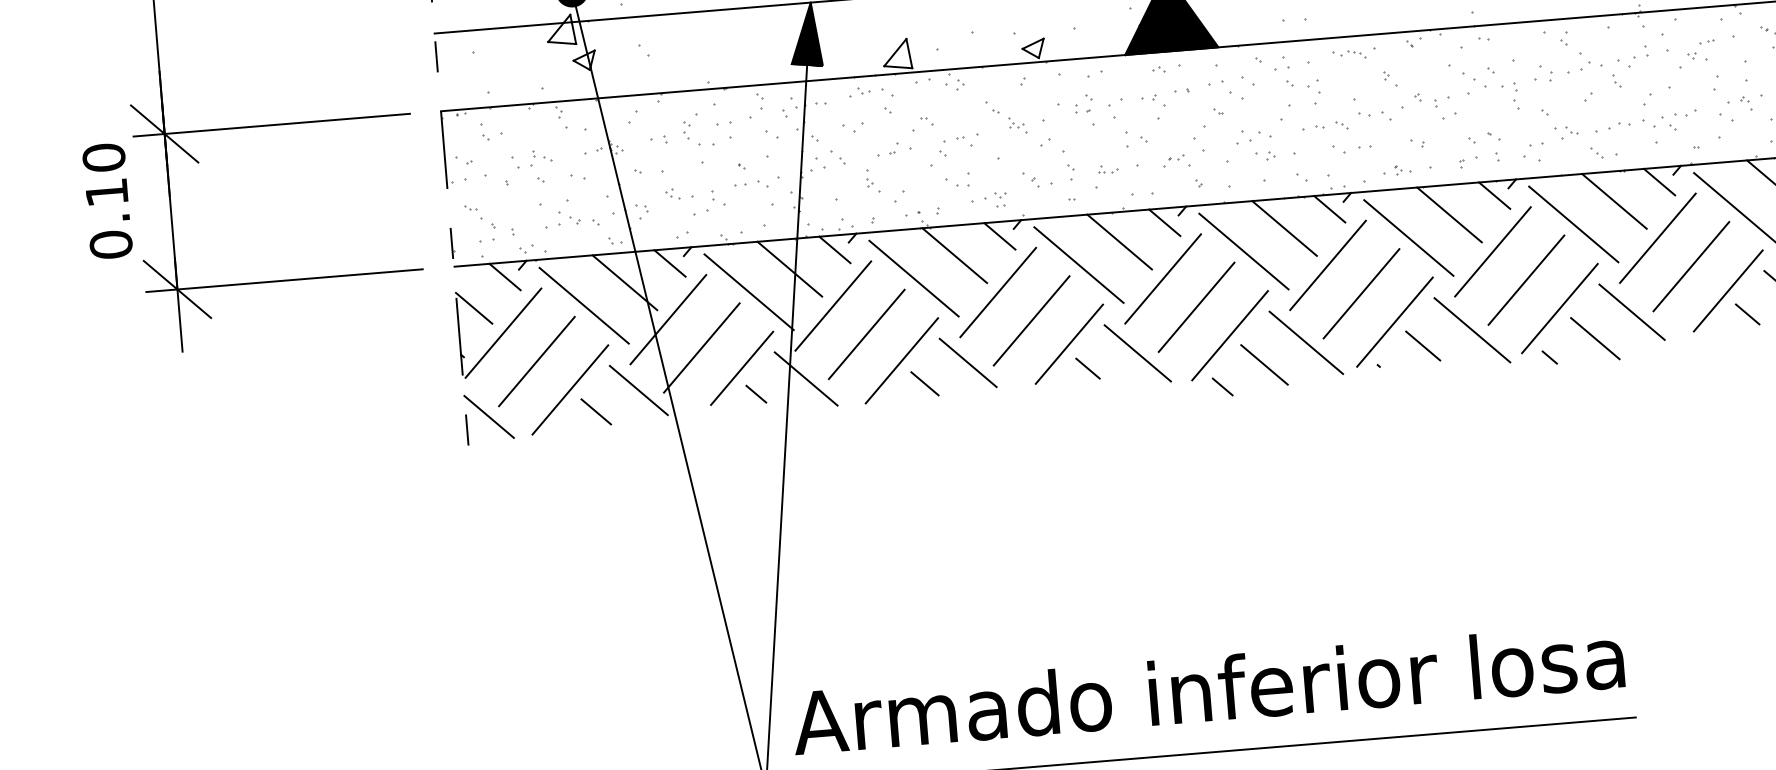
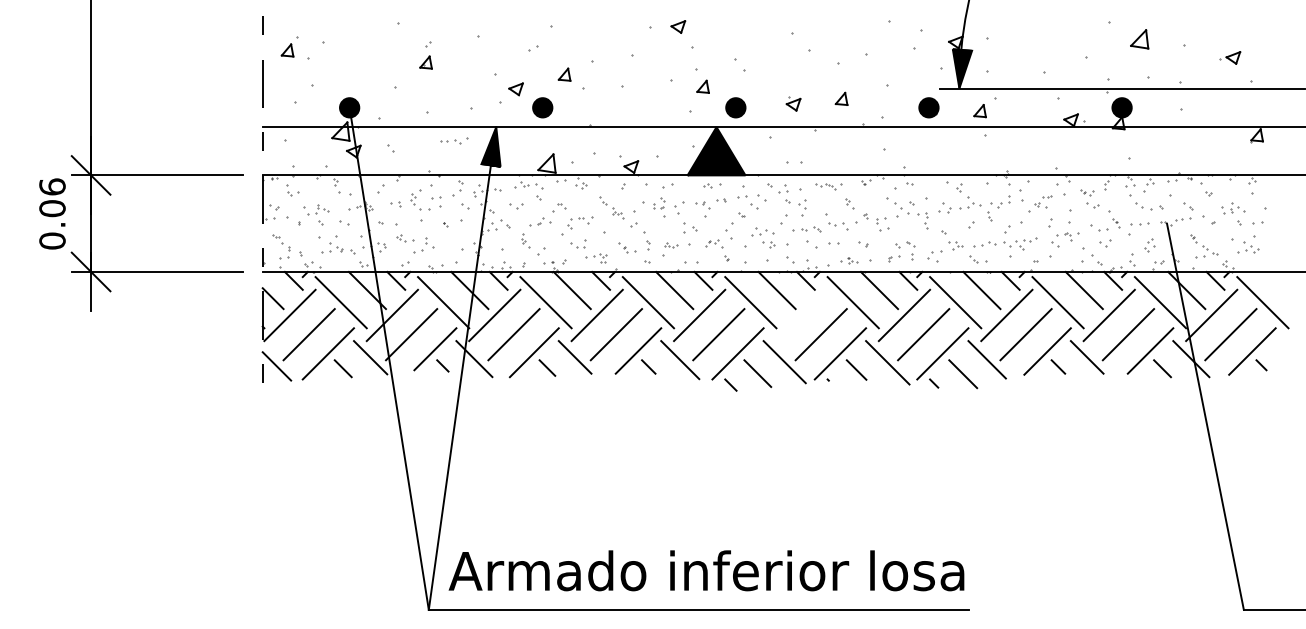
part: (1351, 148) -> (822, 244), size x1.4
text: (105, 174) -> (52, 197), 0.10 -> 0.06
part: (757, 182) -> (454, 140), moved
line: (1327, 265) -> (801, 315), removed

